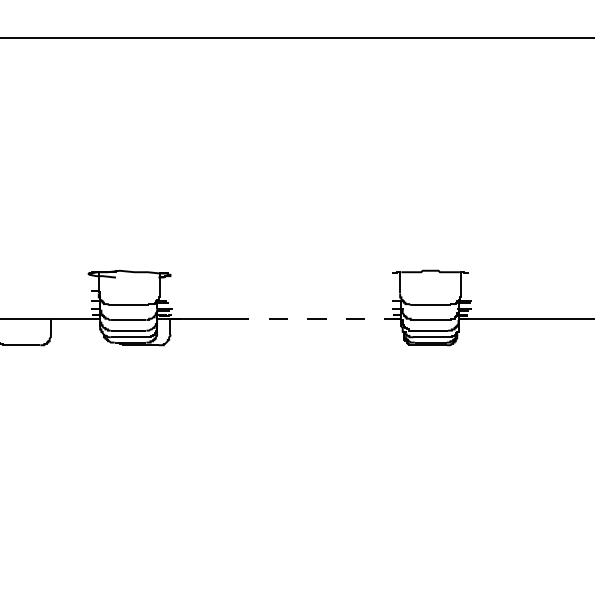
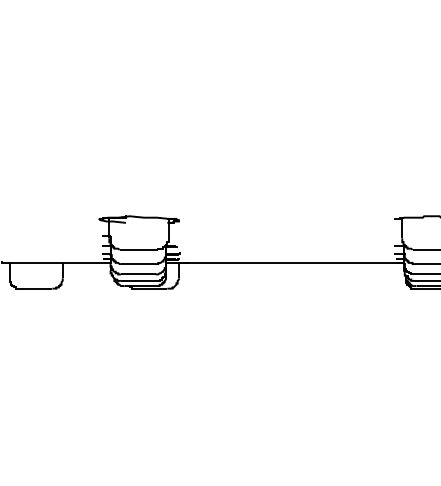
line: (315, 318) -> (319, 262), dashed -> solid

